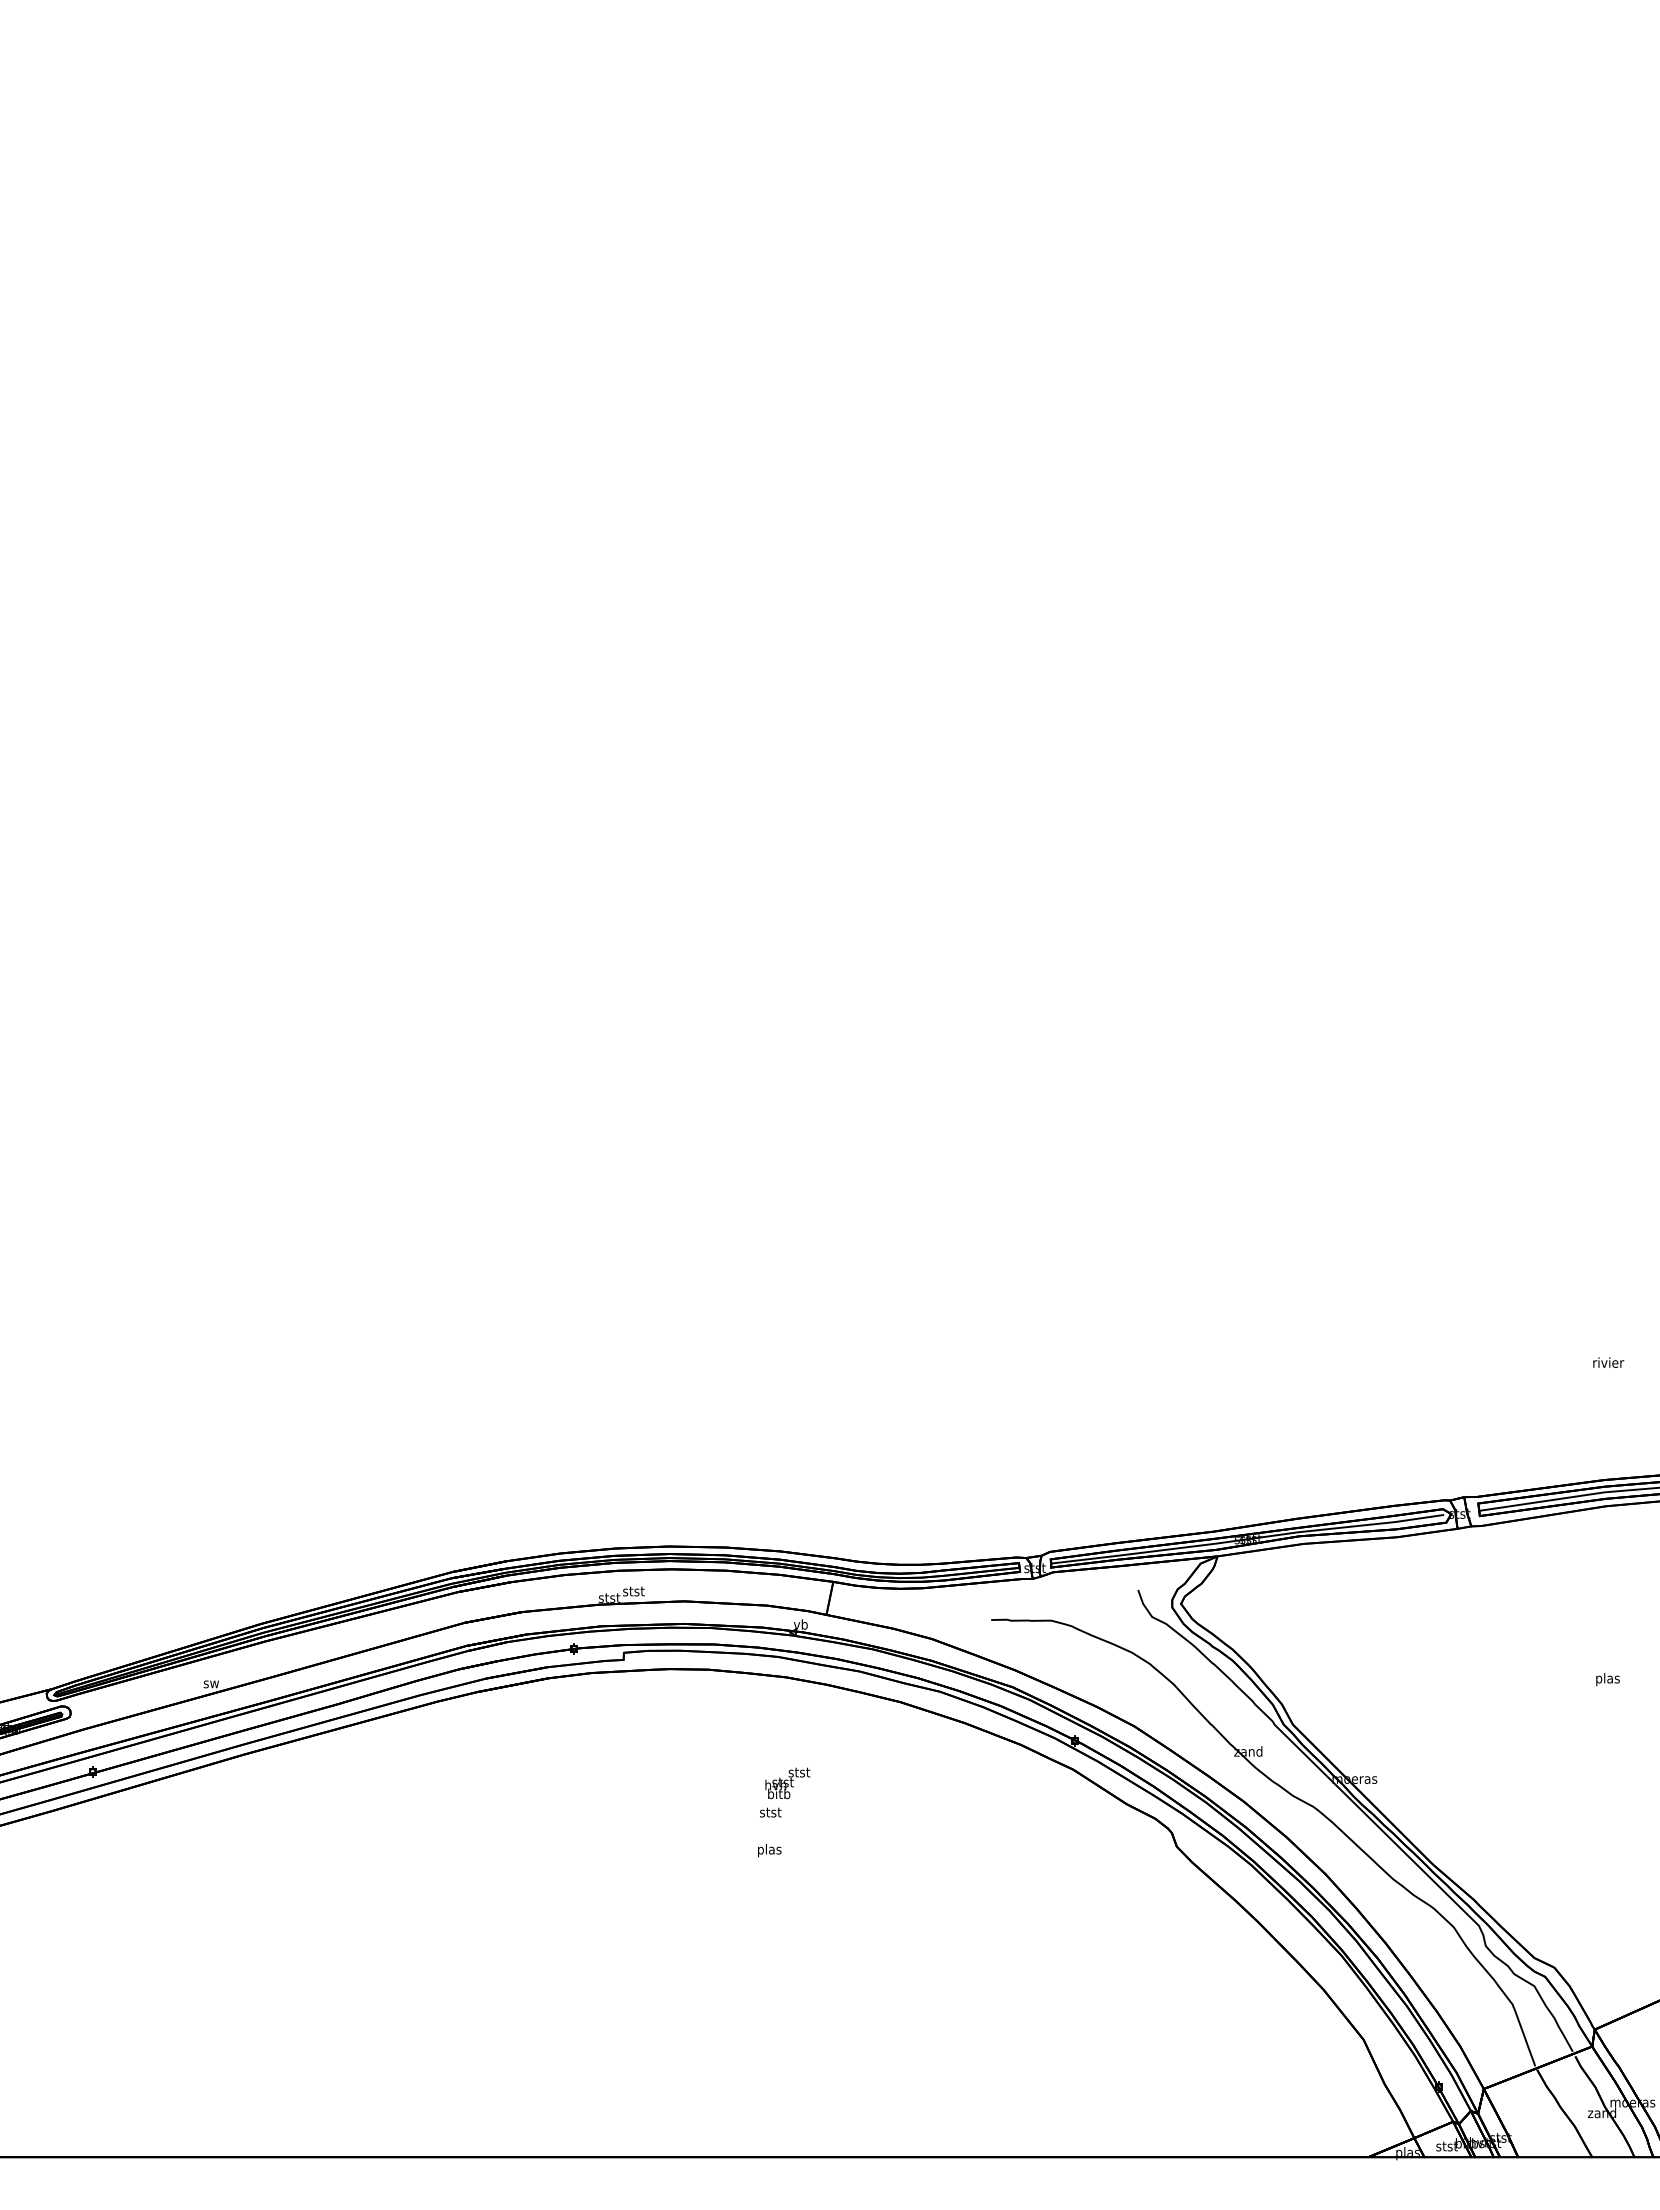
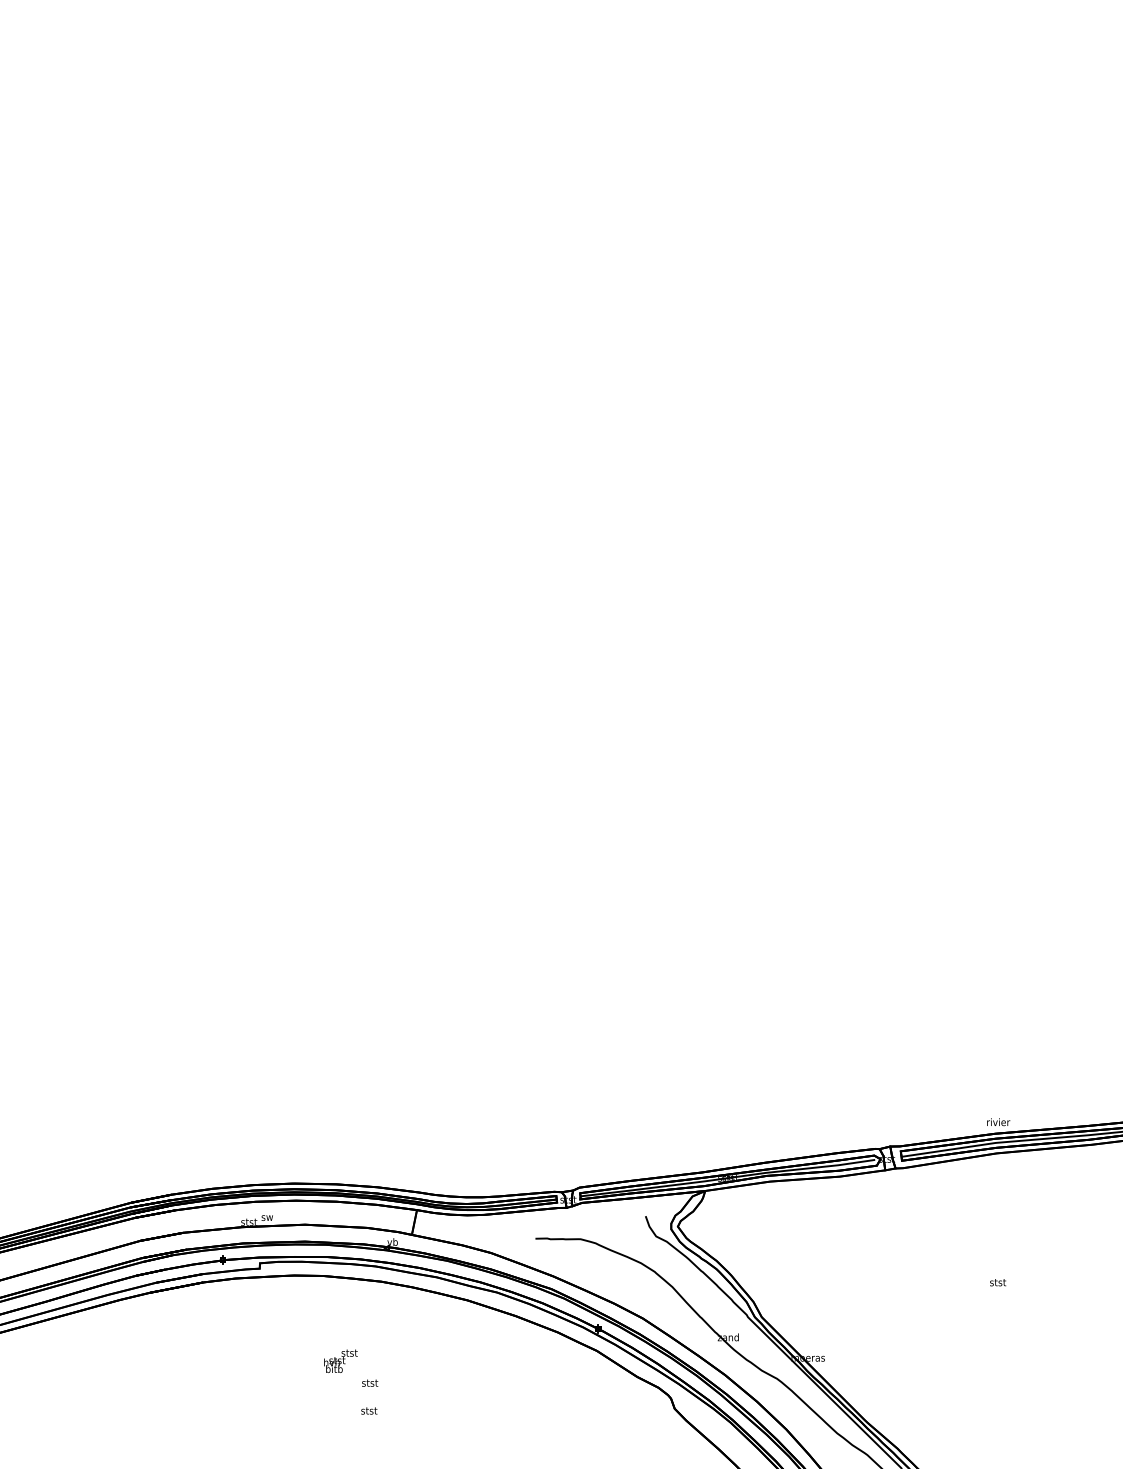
text: (1608, 1362) -> (998, 1122), moved
text: (633, 1591) -> (267, 1217), stst -> sw
text: (1607, 1679) -> (997, 1283), plas -> stst
text: (787, 1783) -> (340, 1361), moved
text: (769, 1850) -> (369, 1411), plas -> stst

